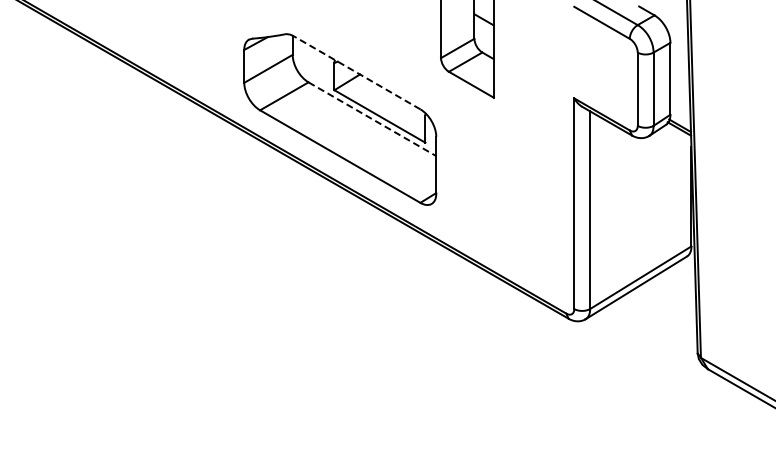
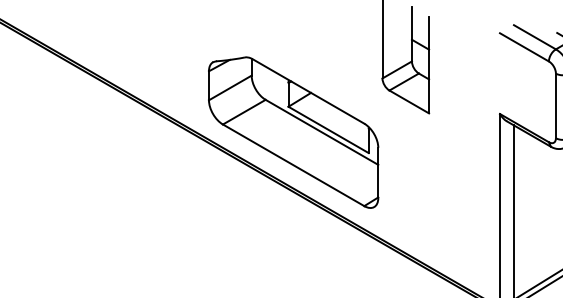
line: (356, 72) -> (307, 91), dashed -> solid
line: (372, 119) -> (322, 132), dashed -> solid

